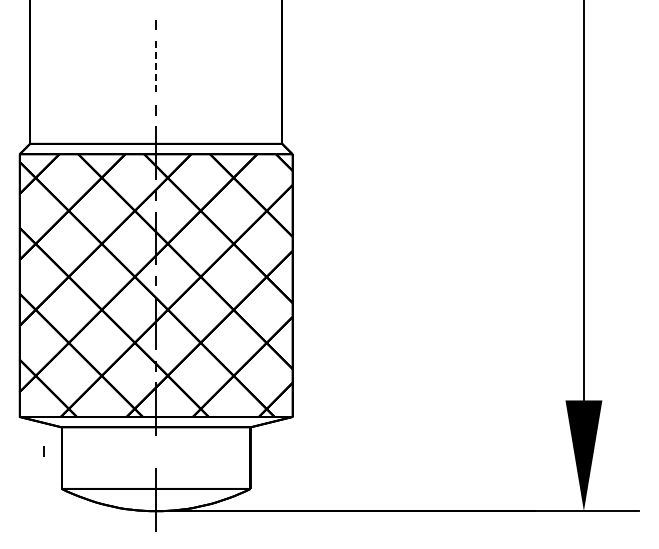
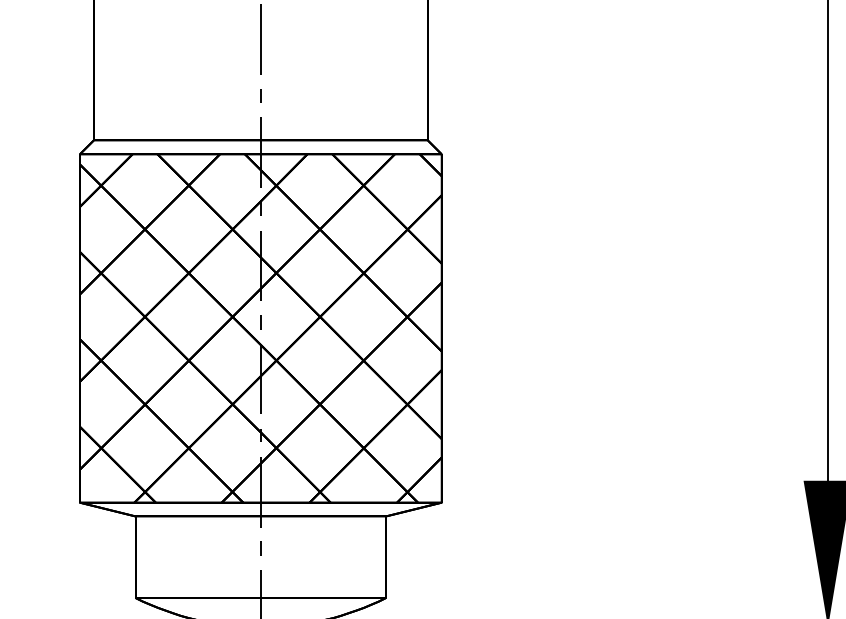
line: (156, 67) -> (261, 39), dashed -> solid
line: (43, 451) -> (259, 548), moved

